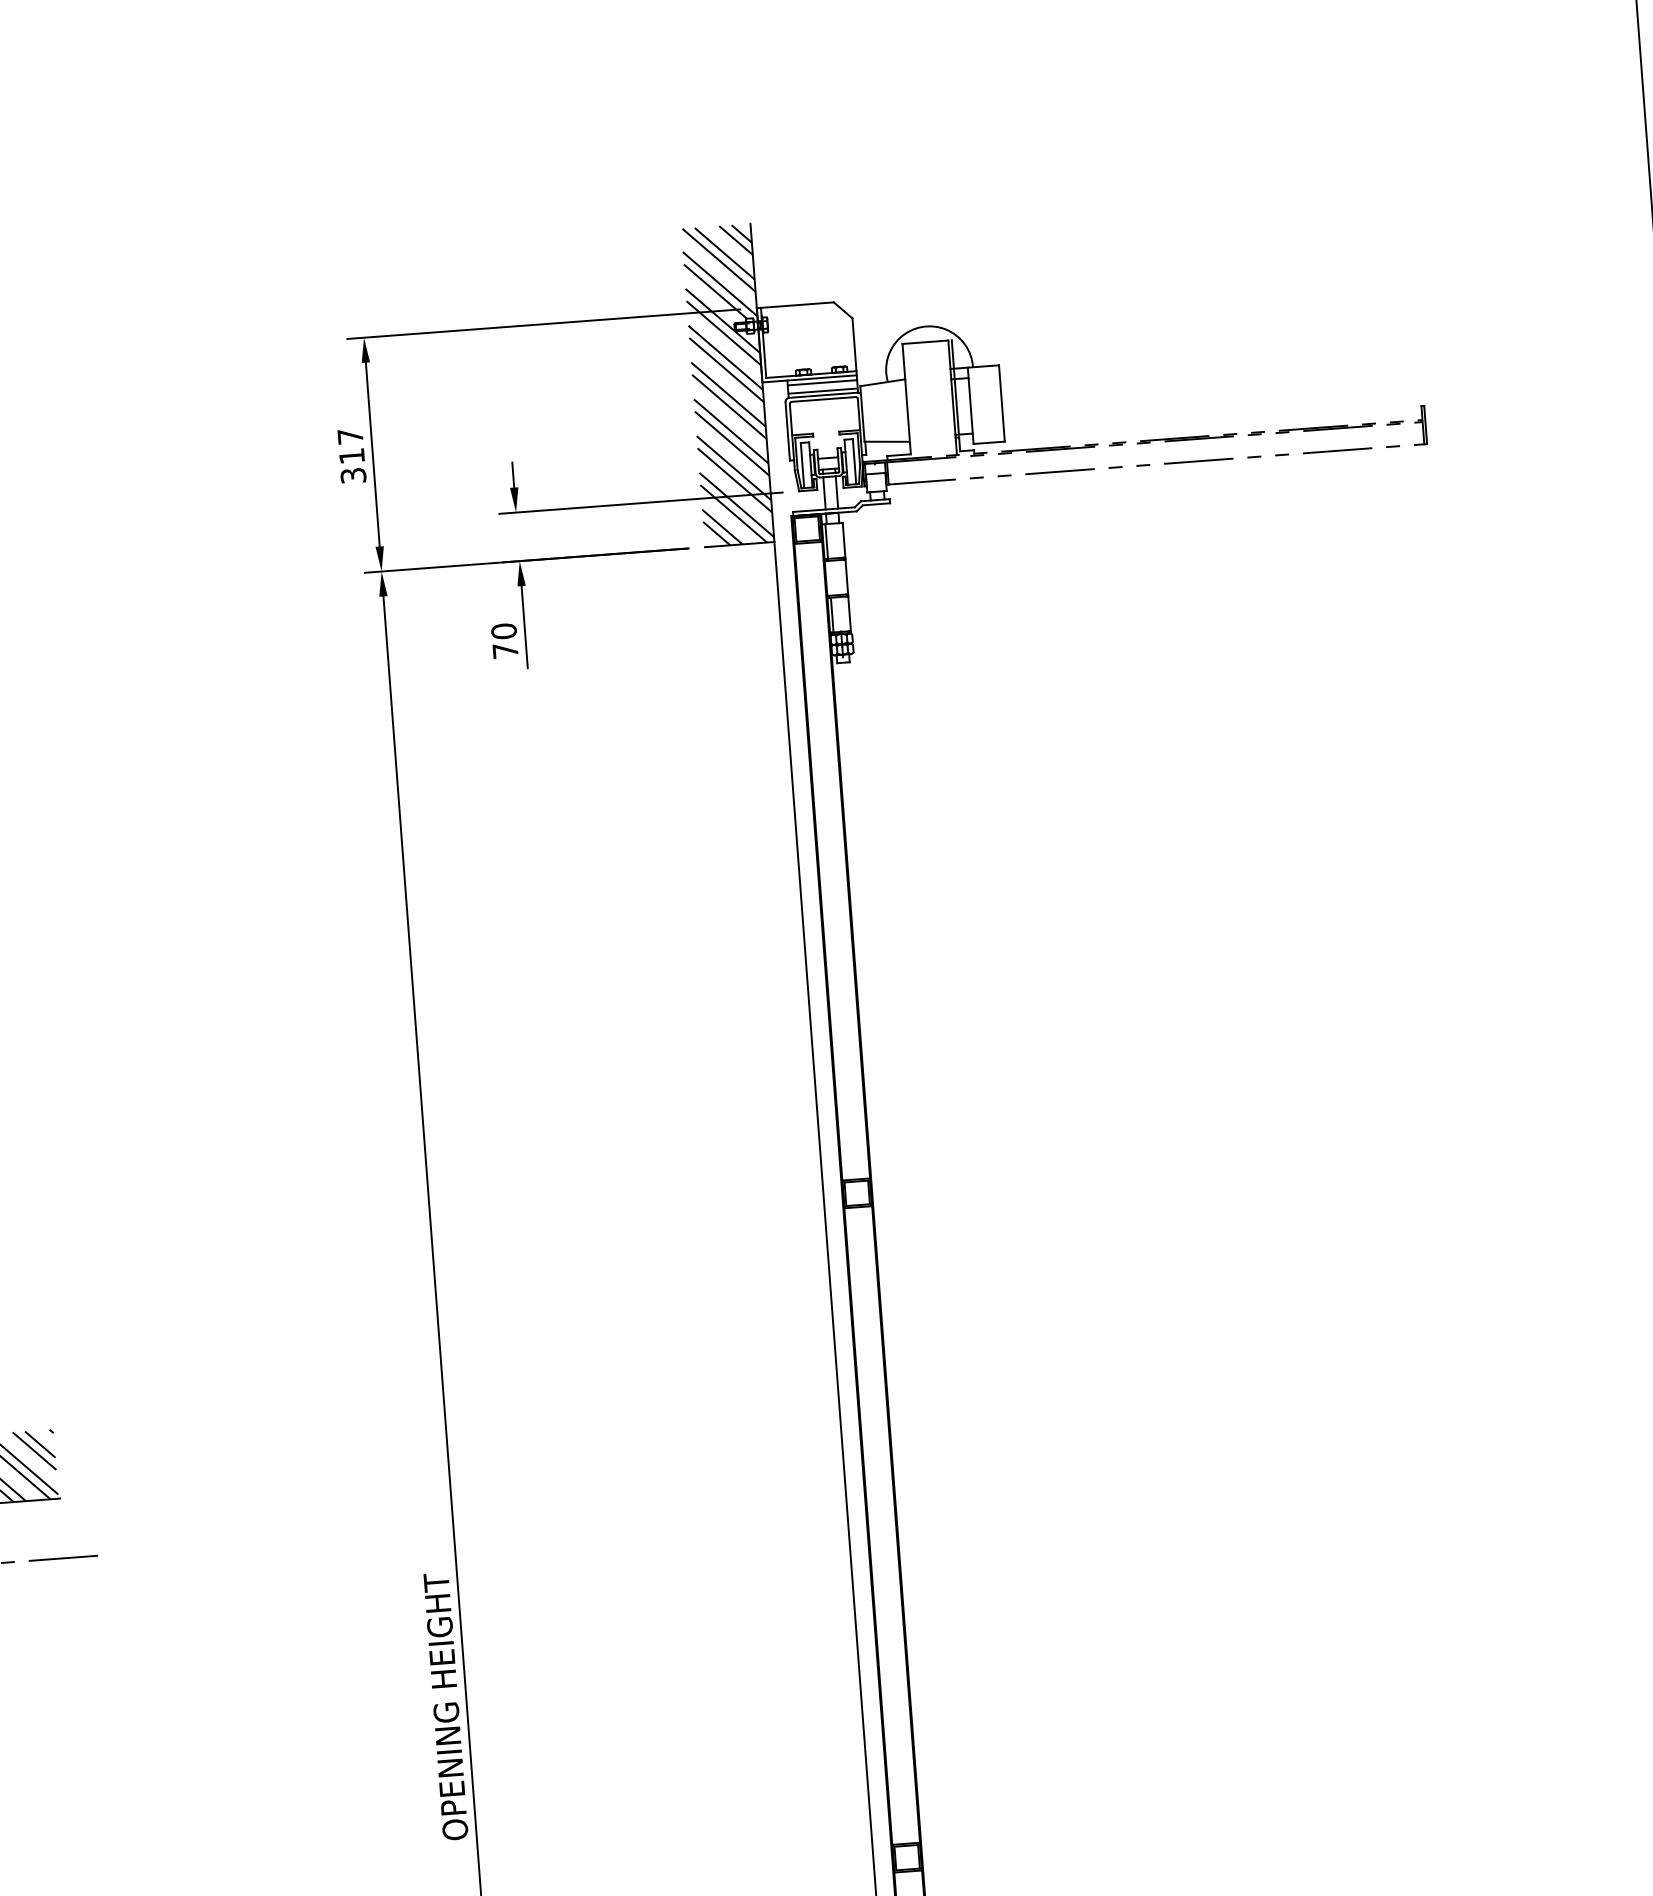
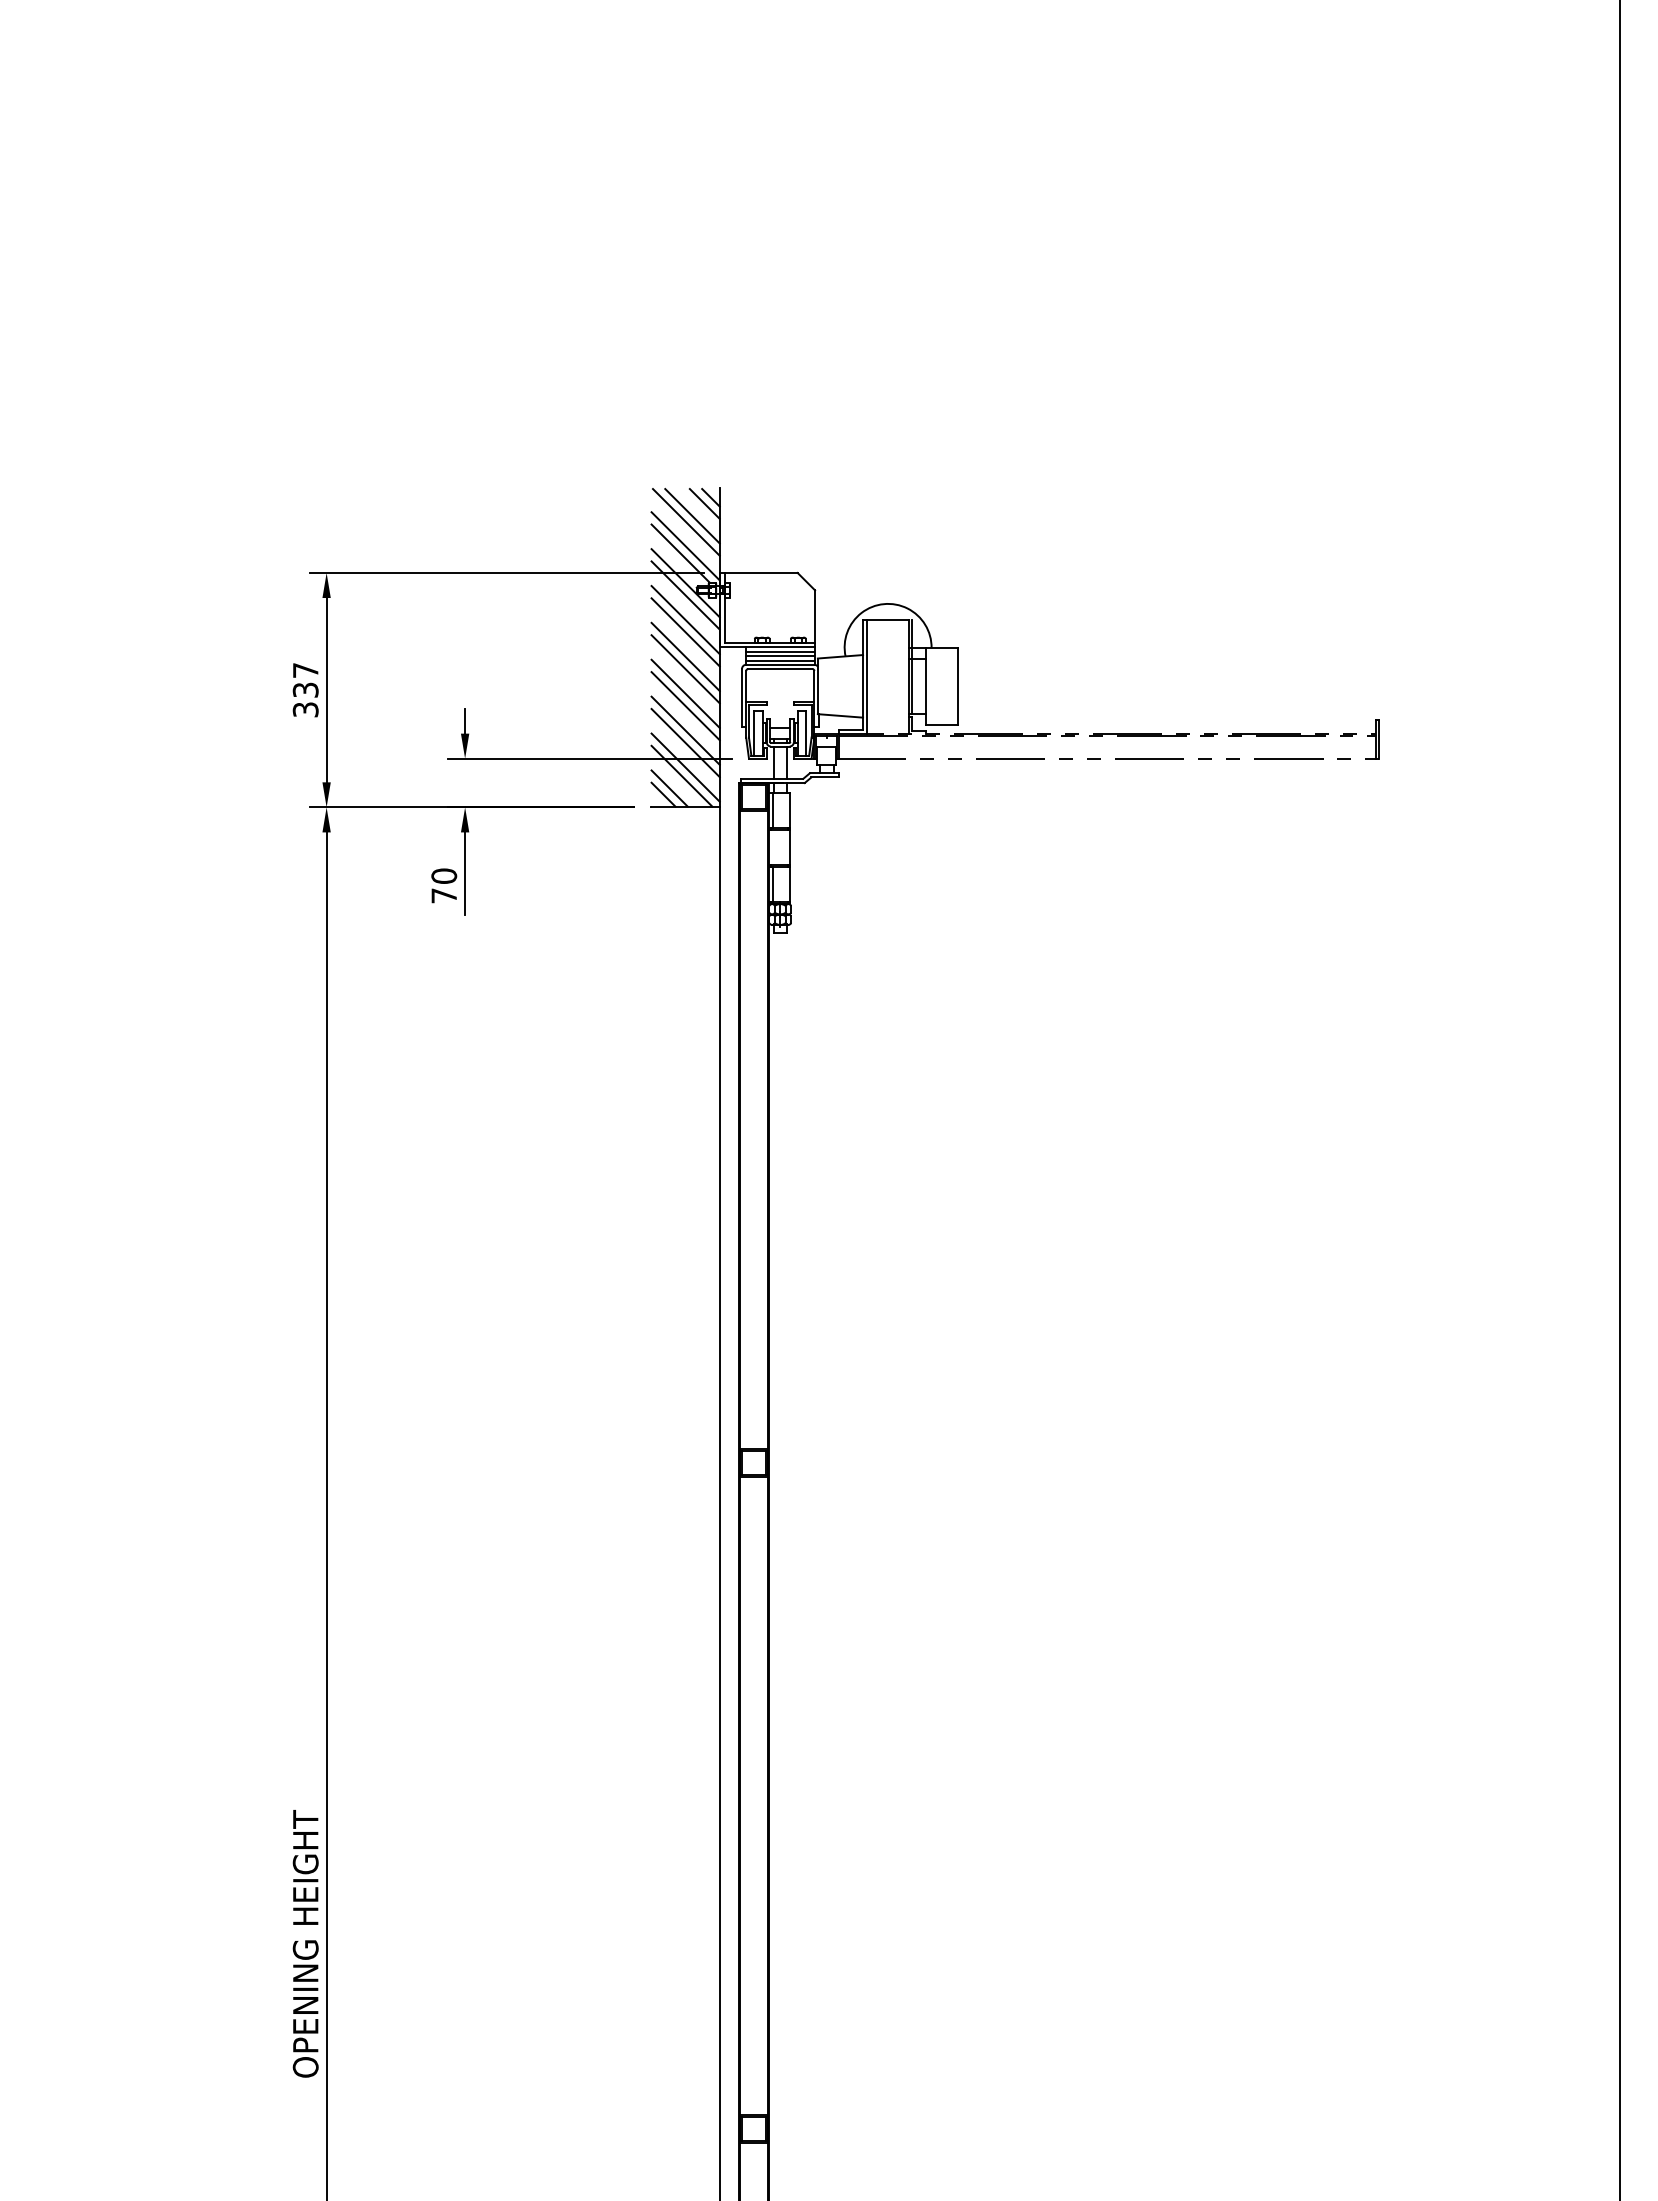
line: (822, 387) -> (780, 656), added
line: (911, 400) -> (867, 676), added
text: (351, 455) -> (305, 689), 317 -> 337

